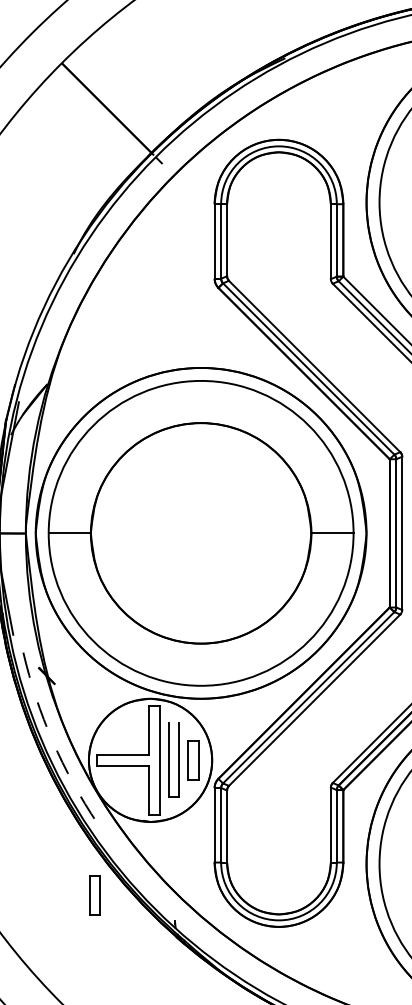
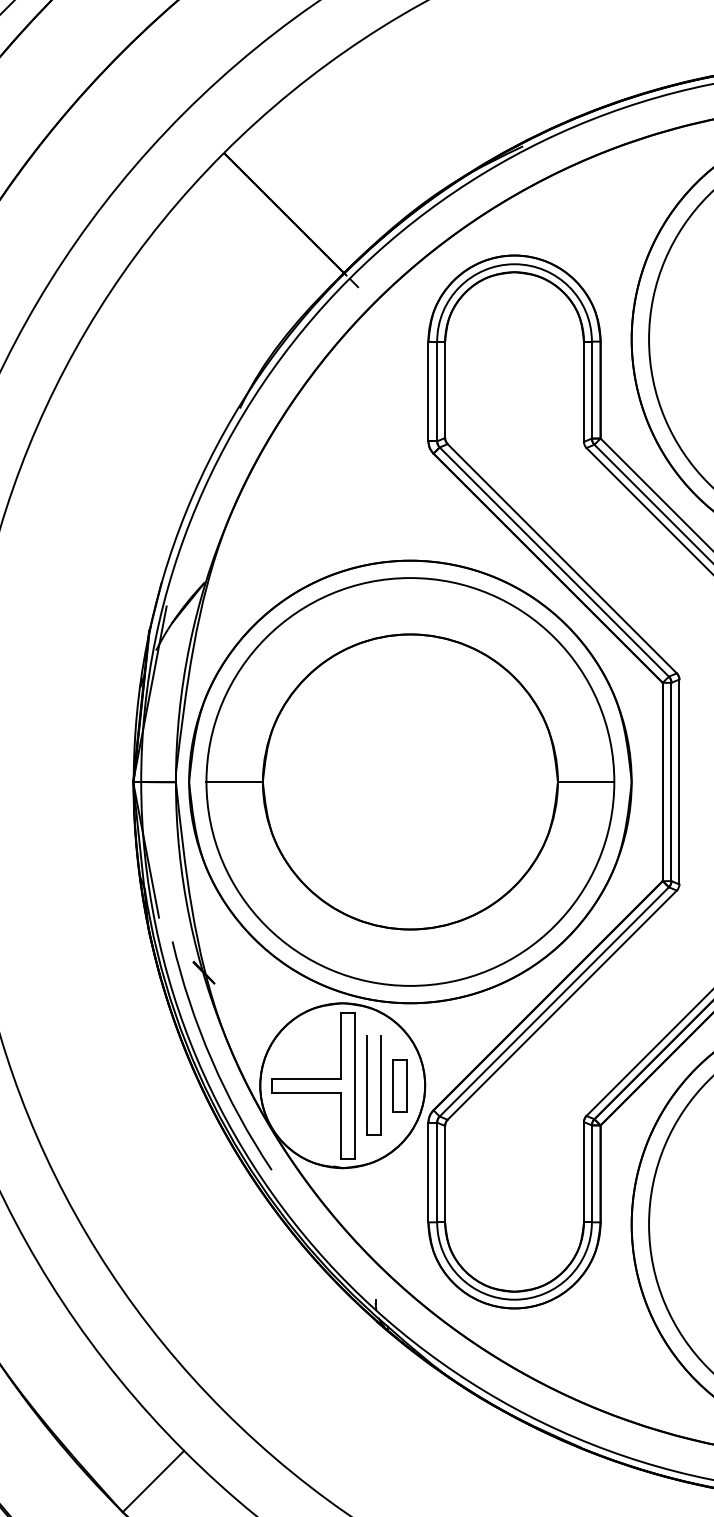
arc: (52, 741) -> (211, 1060), dashed -> solid
part: (94, 895) -> (267, 1266), removed

